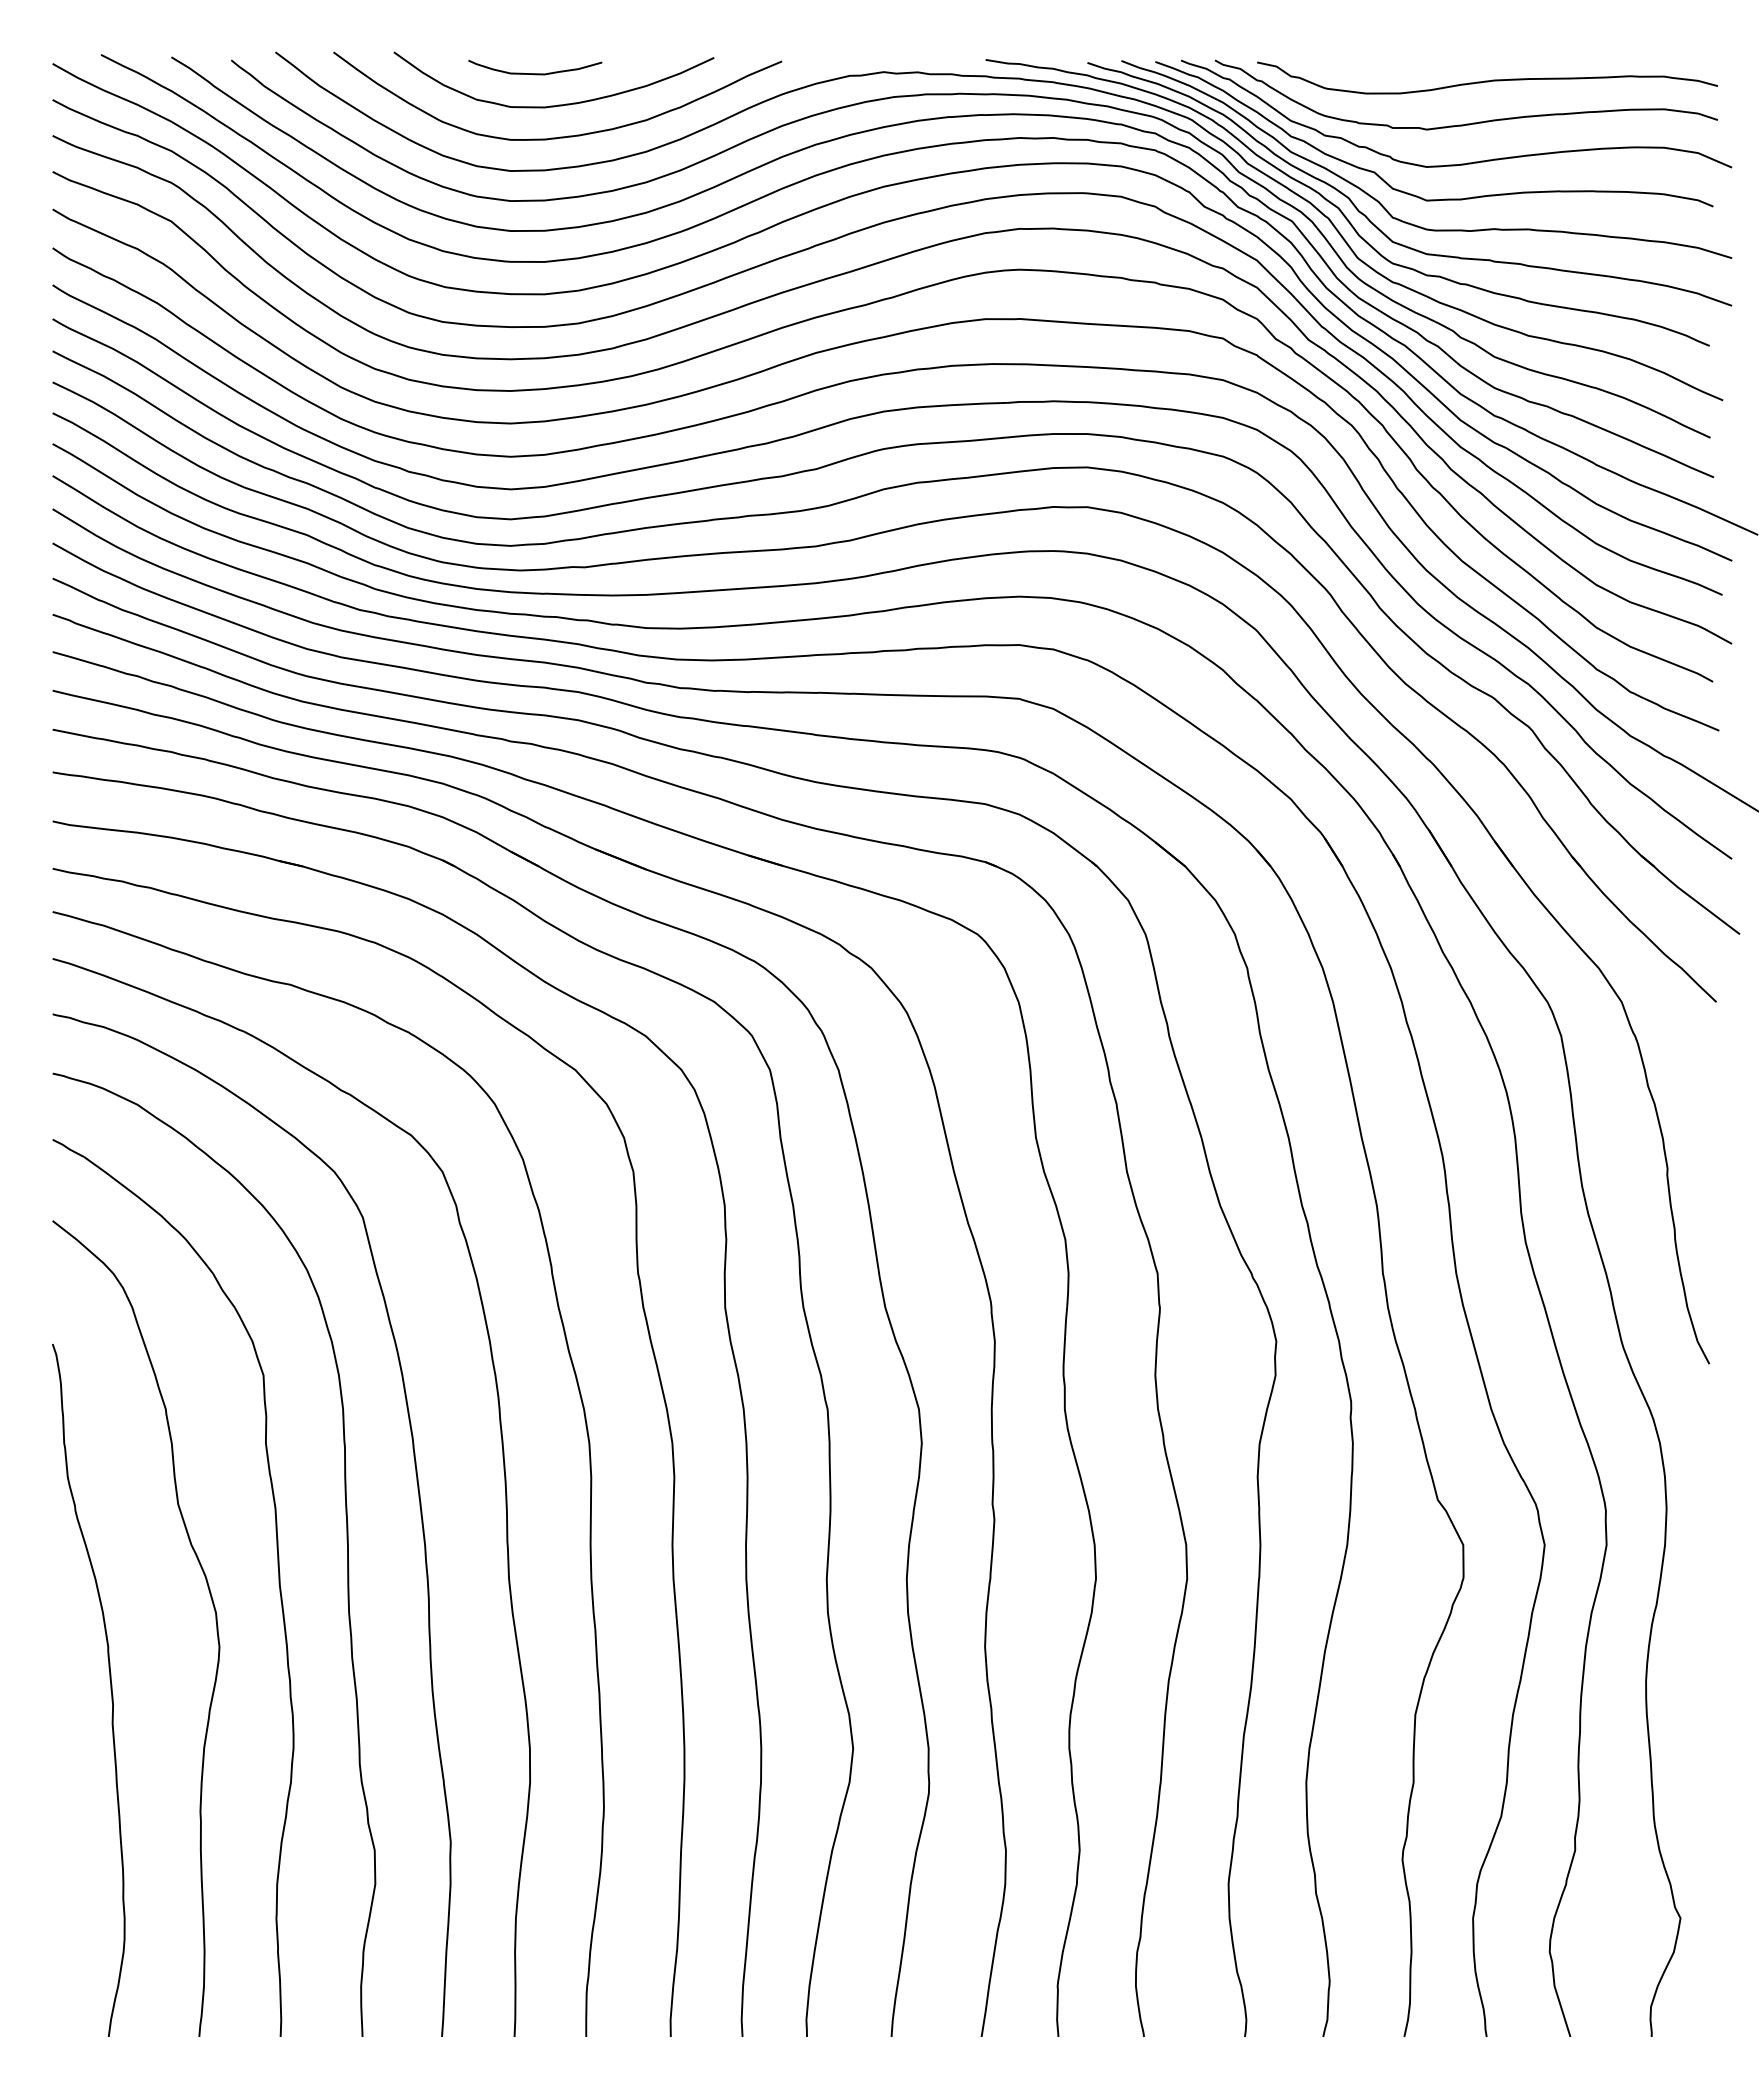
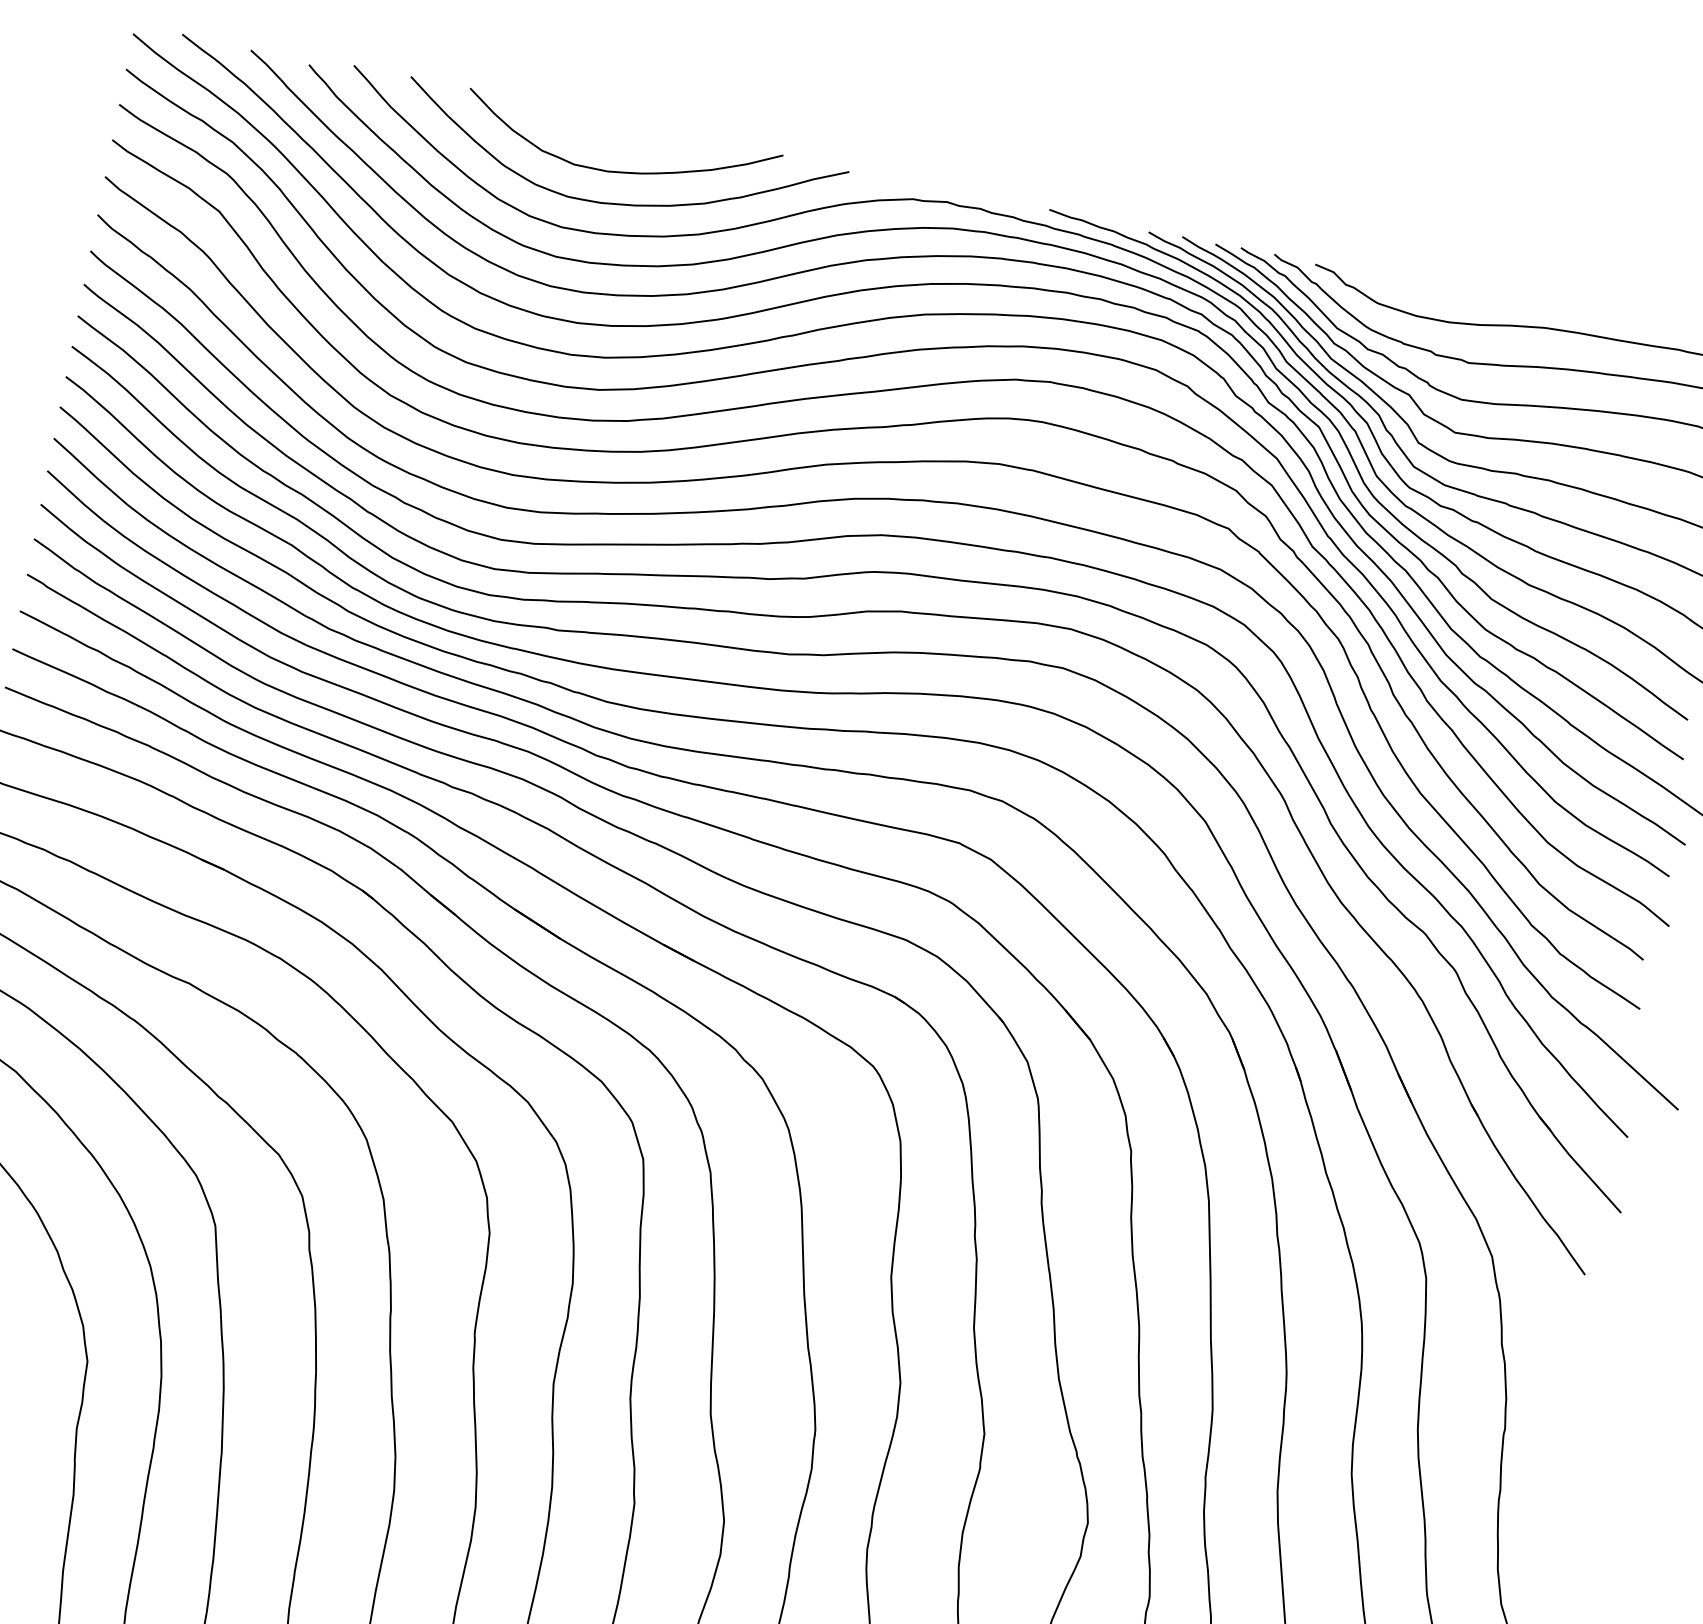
curve: (535, 73) -> (605, 136), removed

